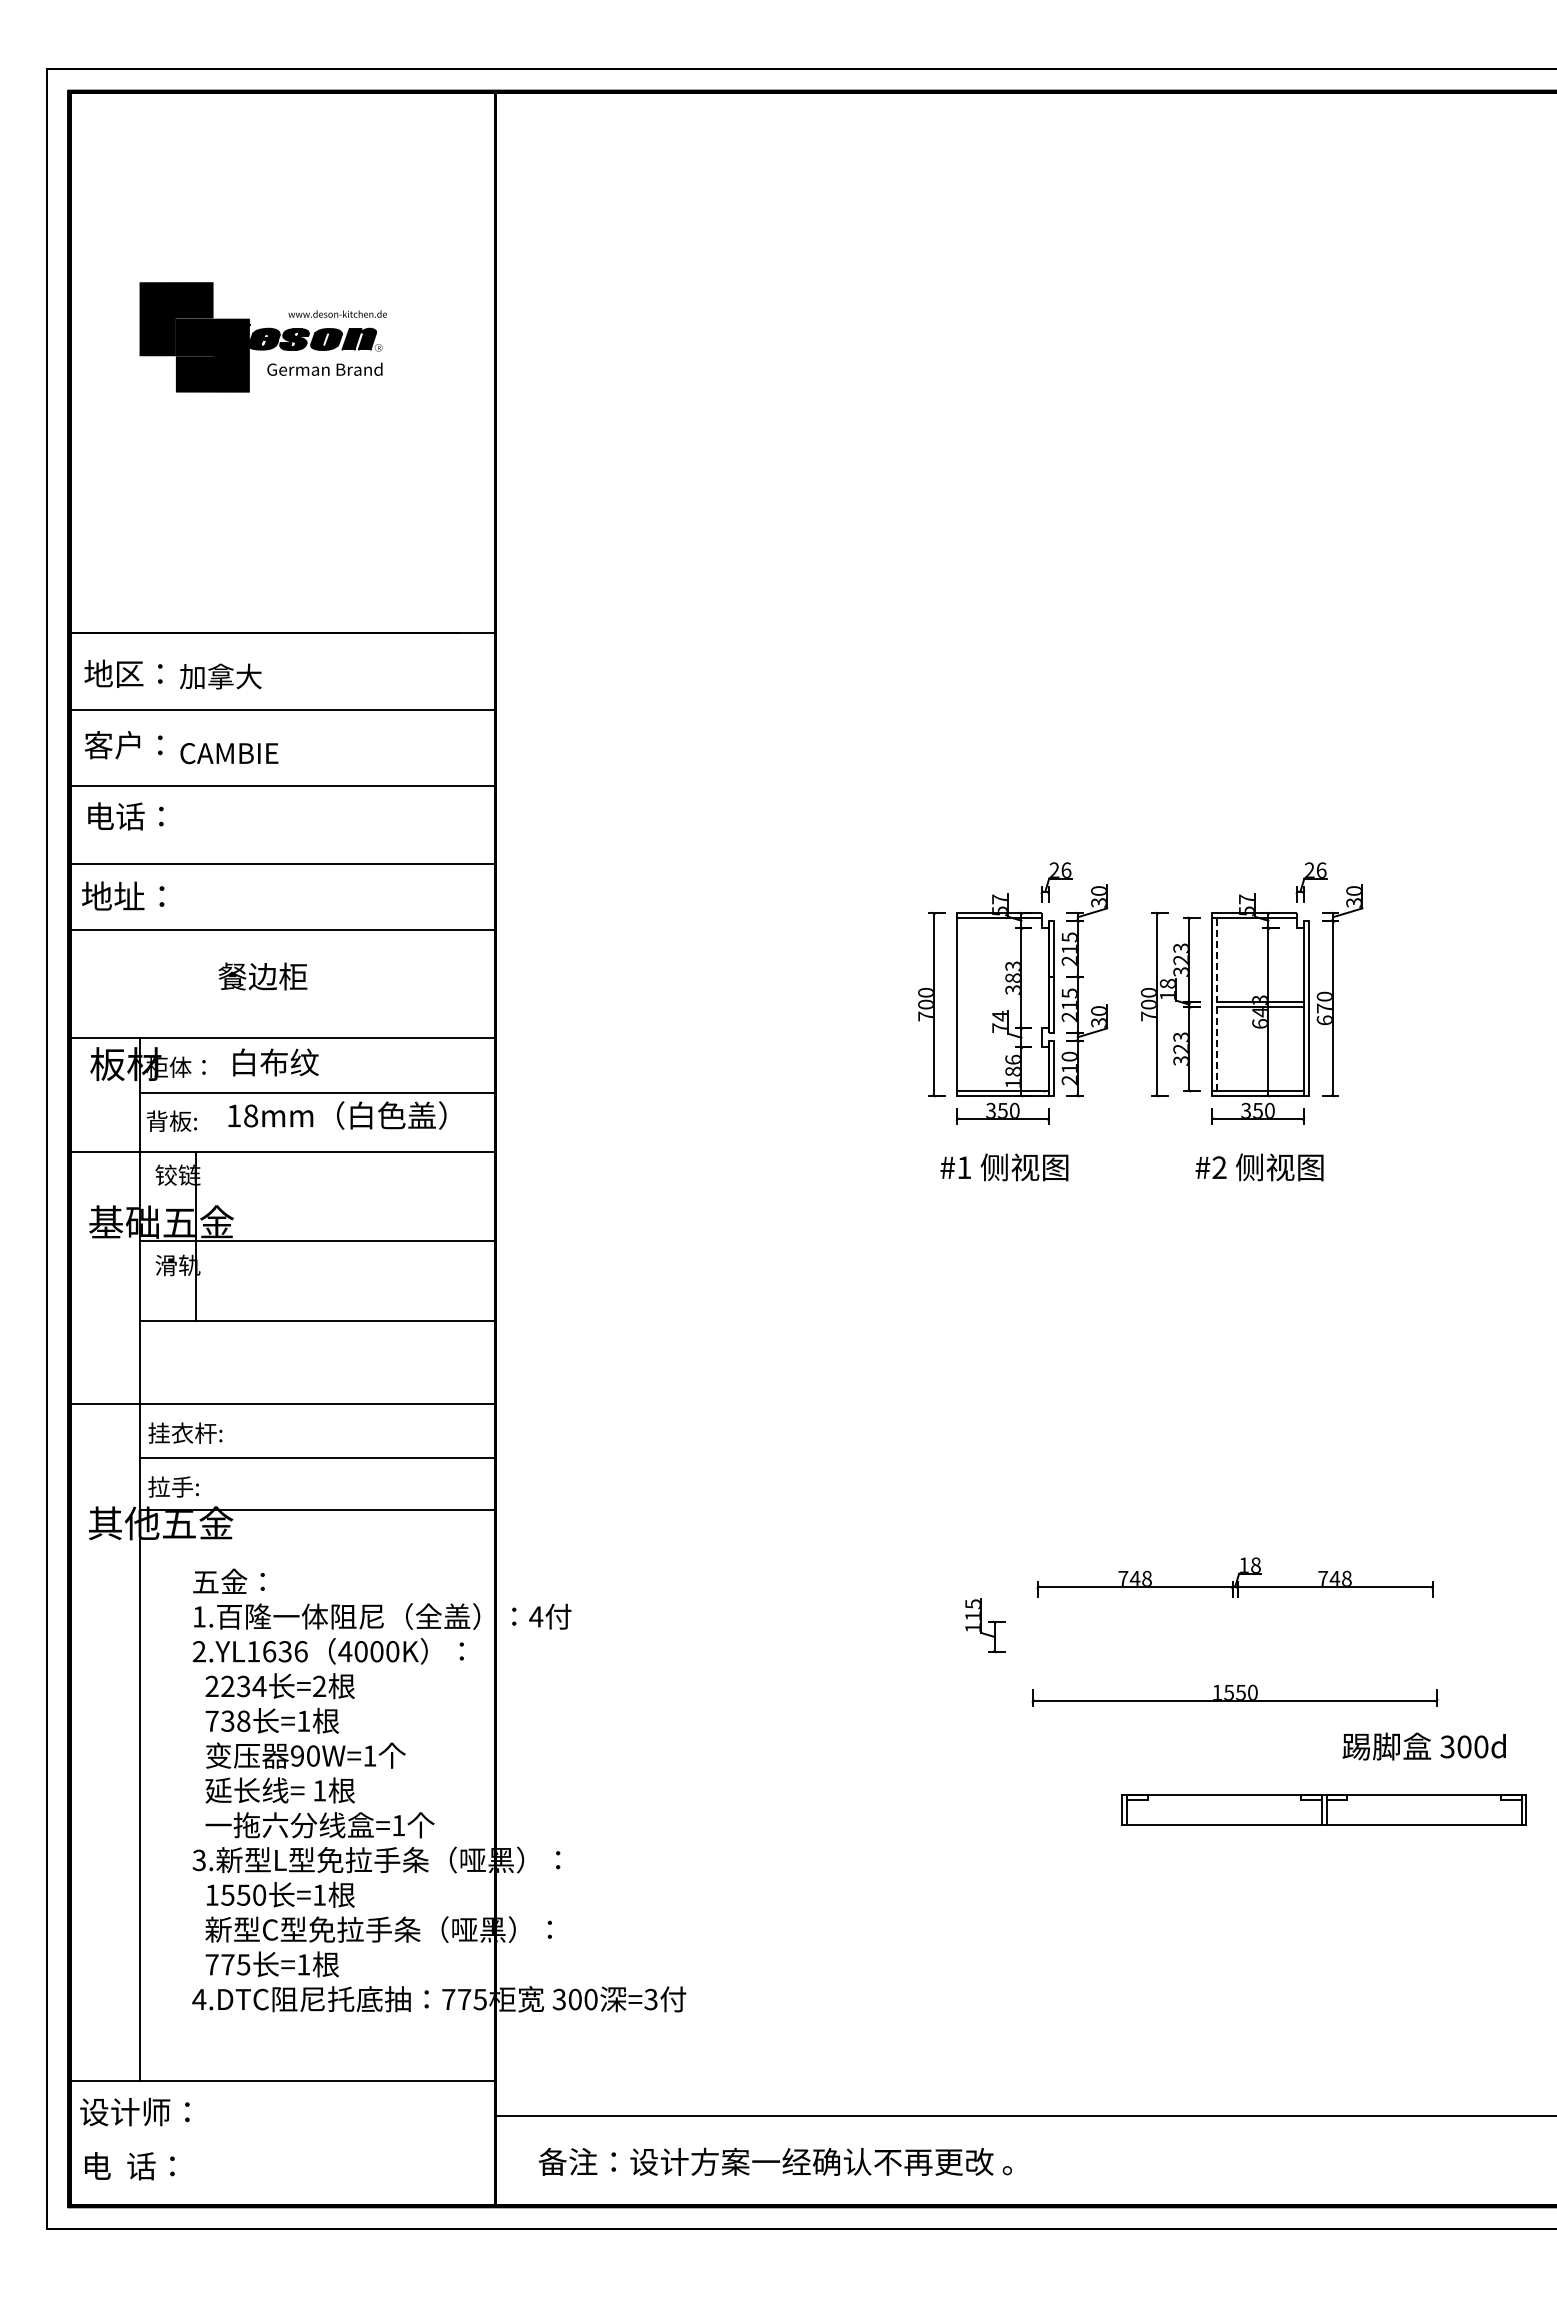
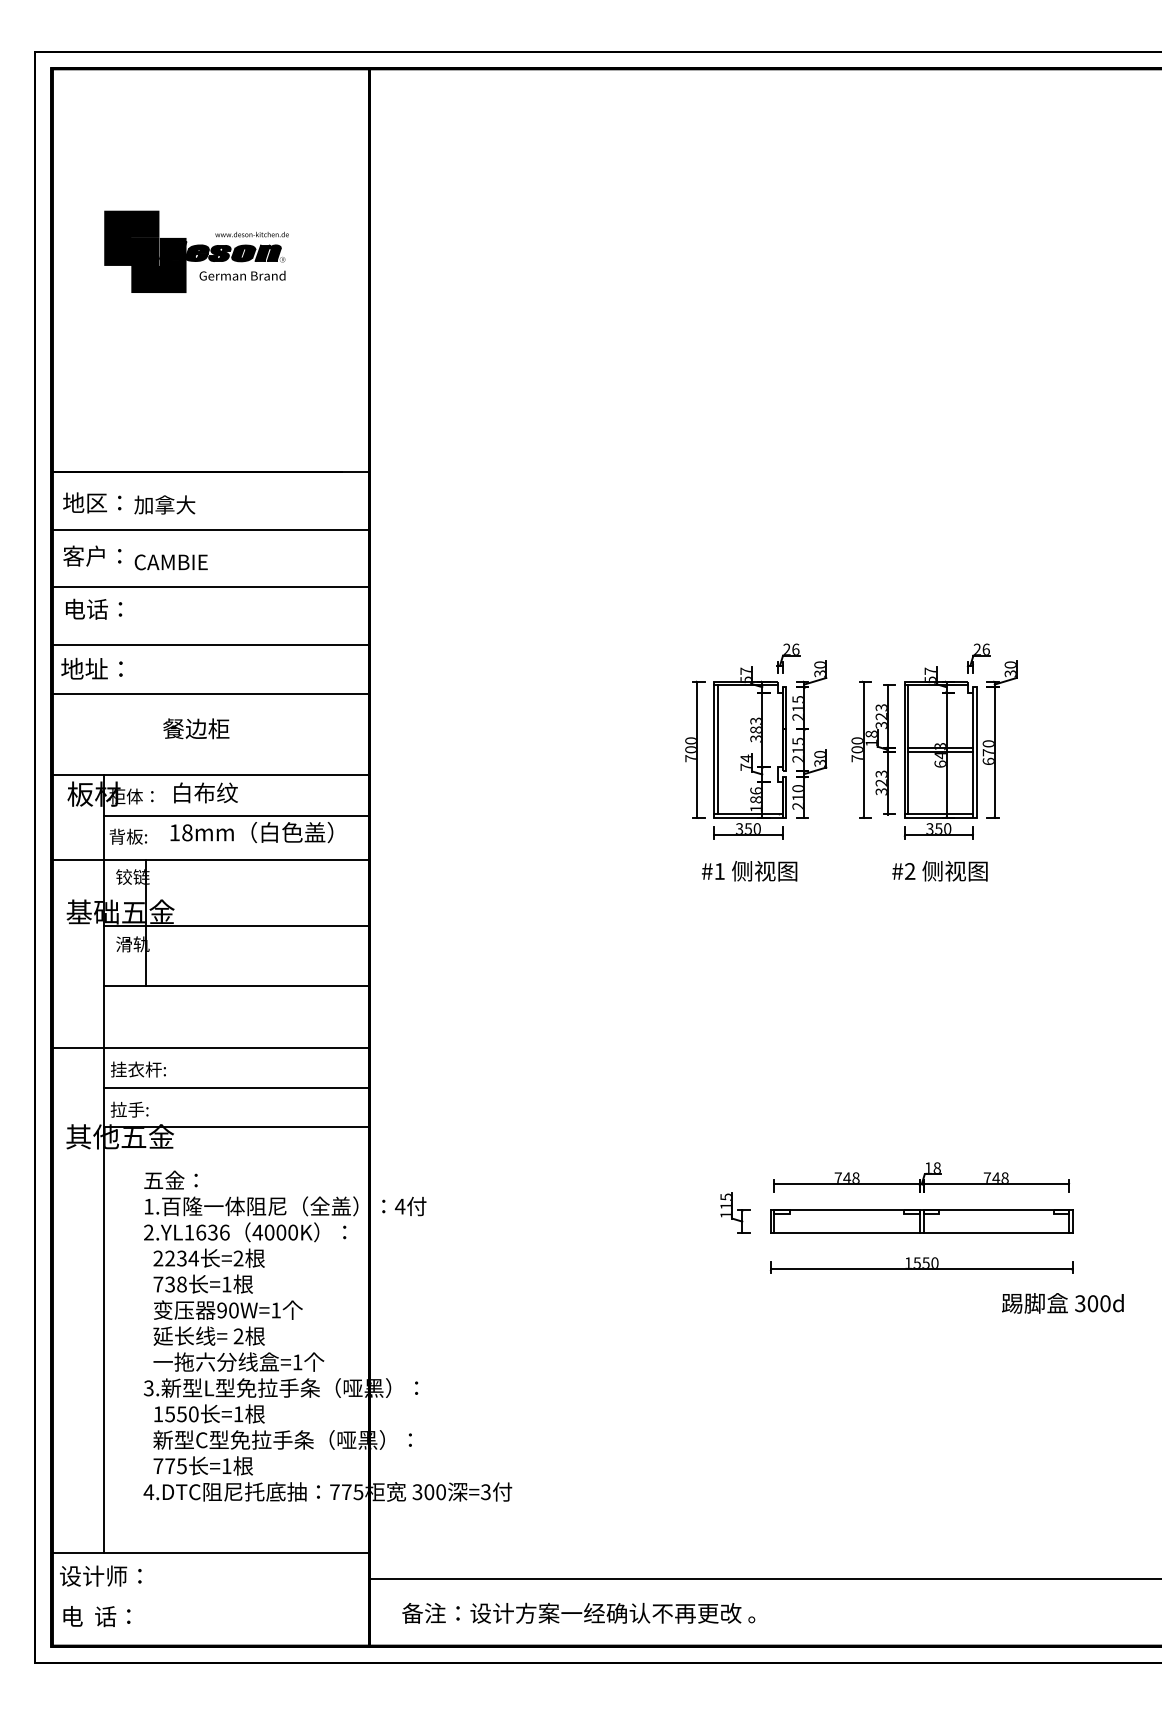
line: (962, 1004) -> (718, 749), added
line: (1217, 1004) -> (908, 749), dashed -> solid
text: (319, 1790) -> (238, 1336), 1 -> 2
part: (1323, 1809) -> (921, 1221), moved

